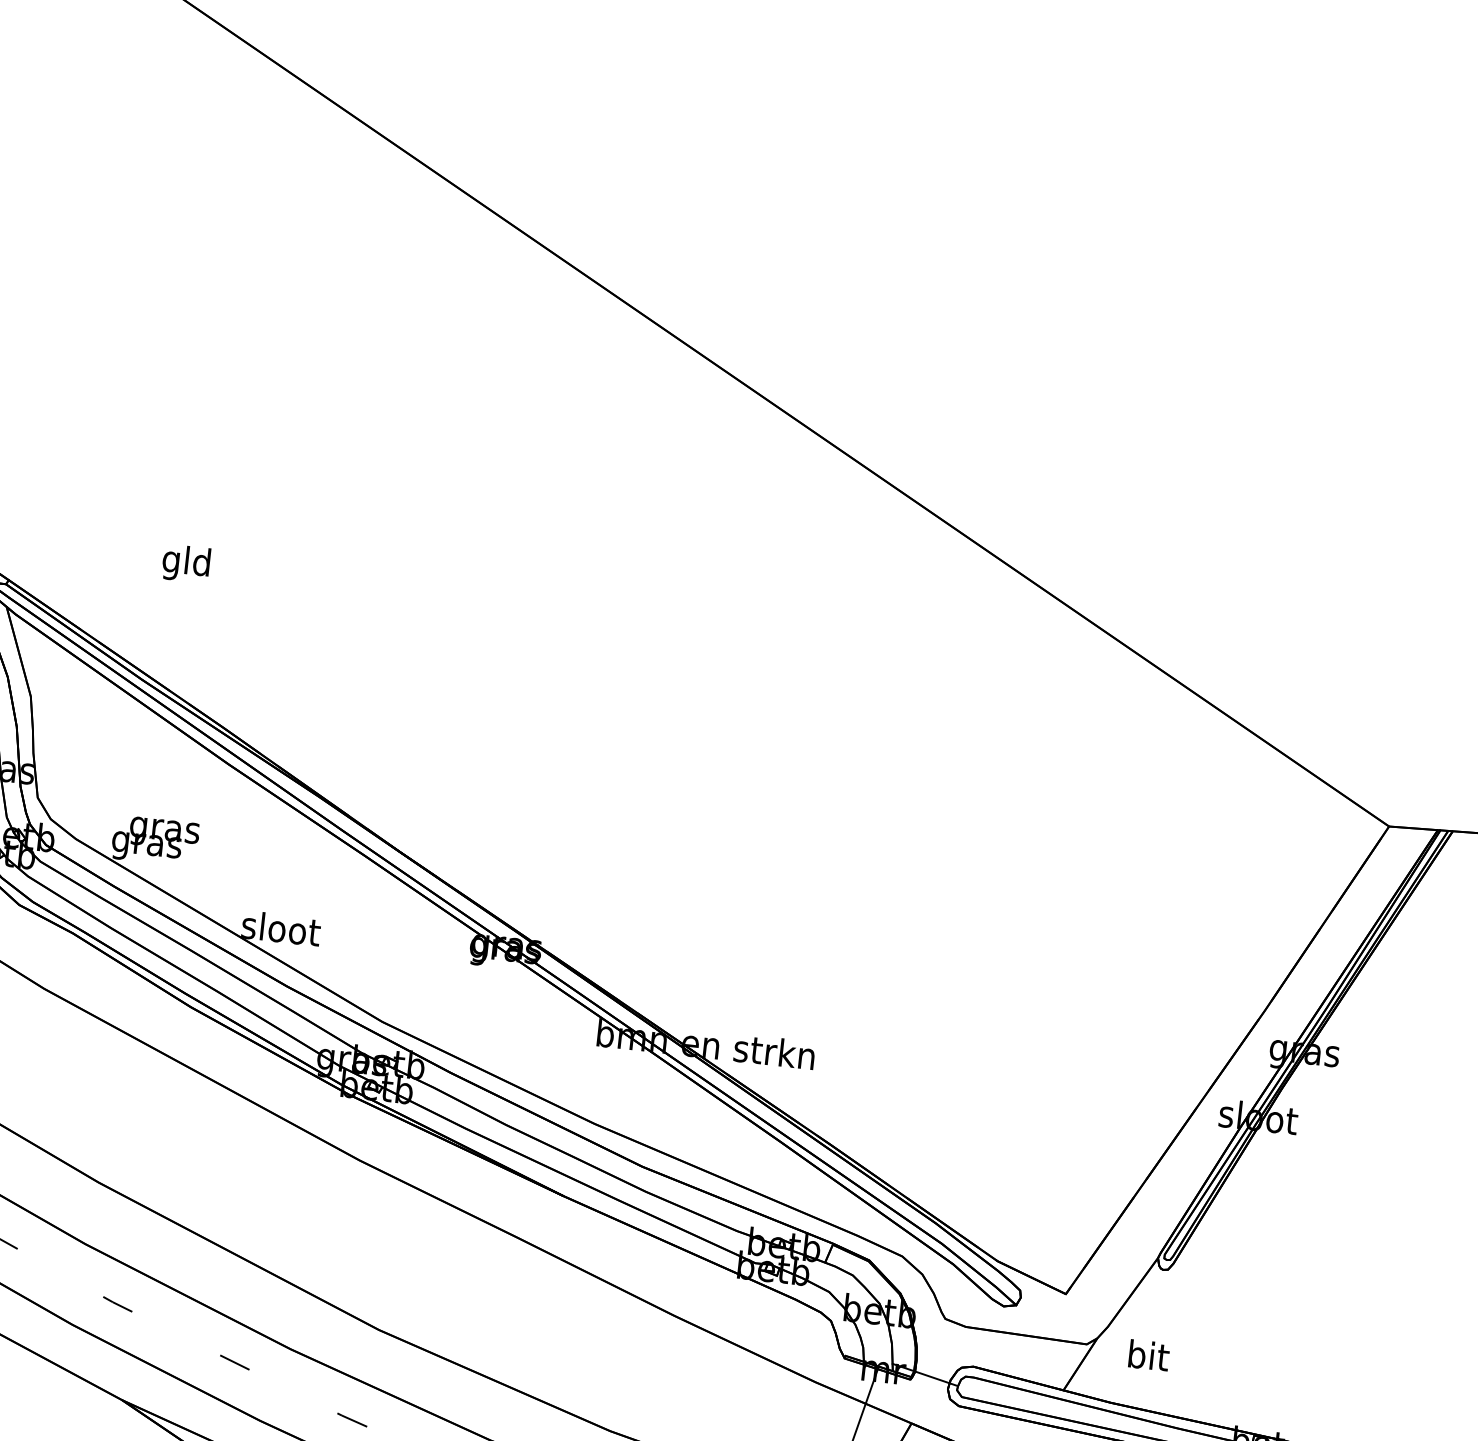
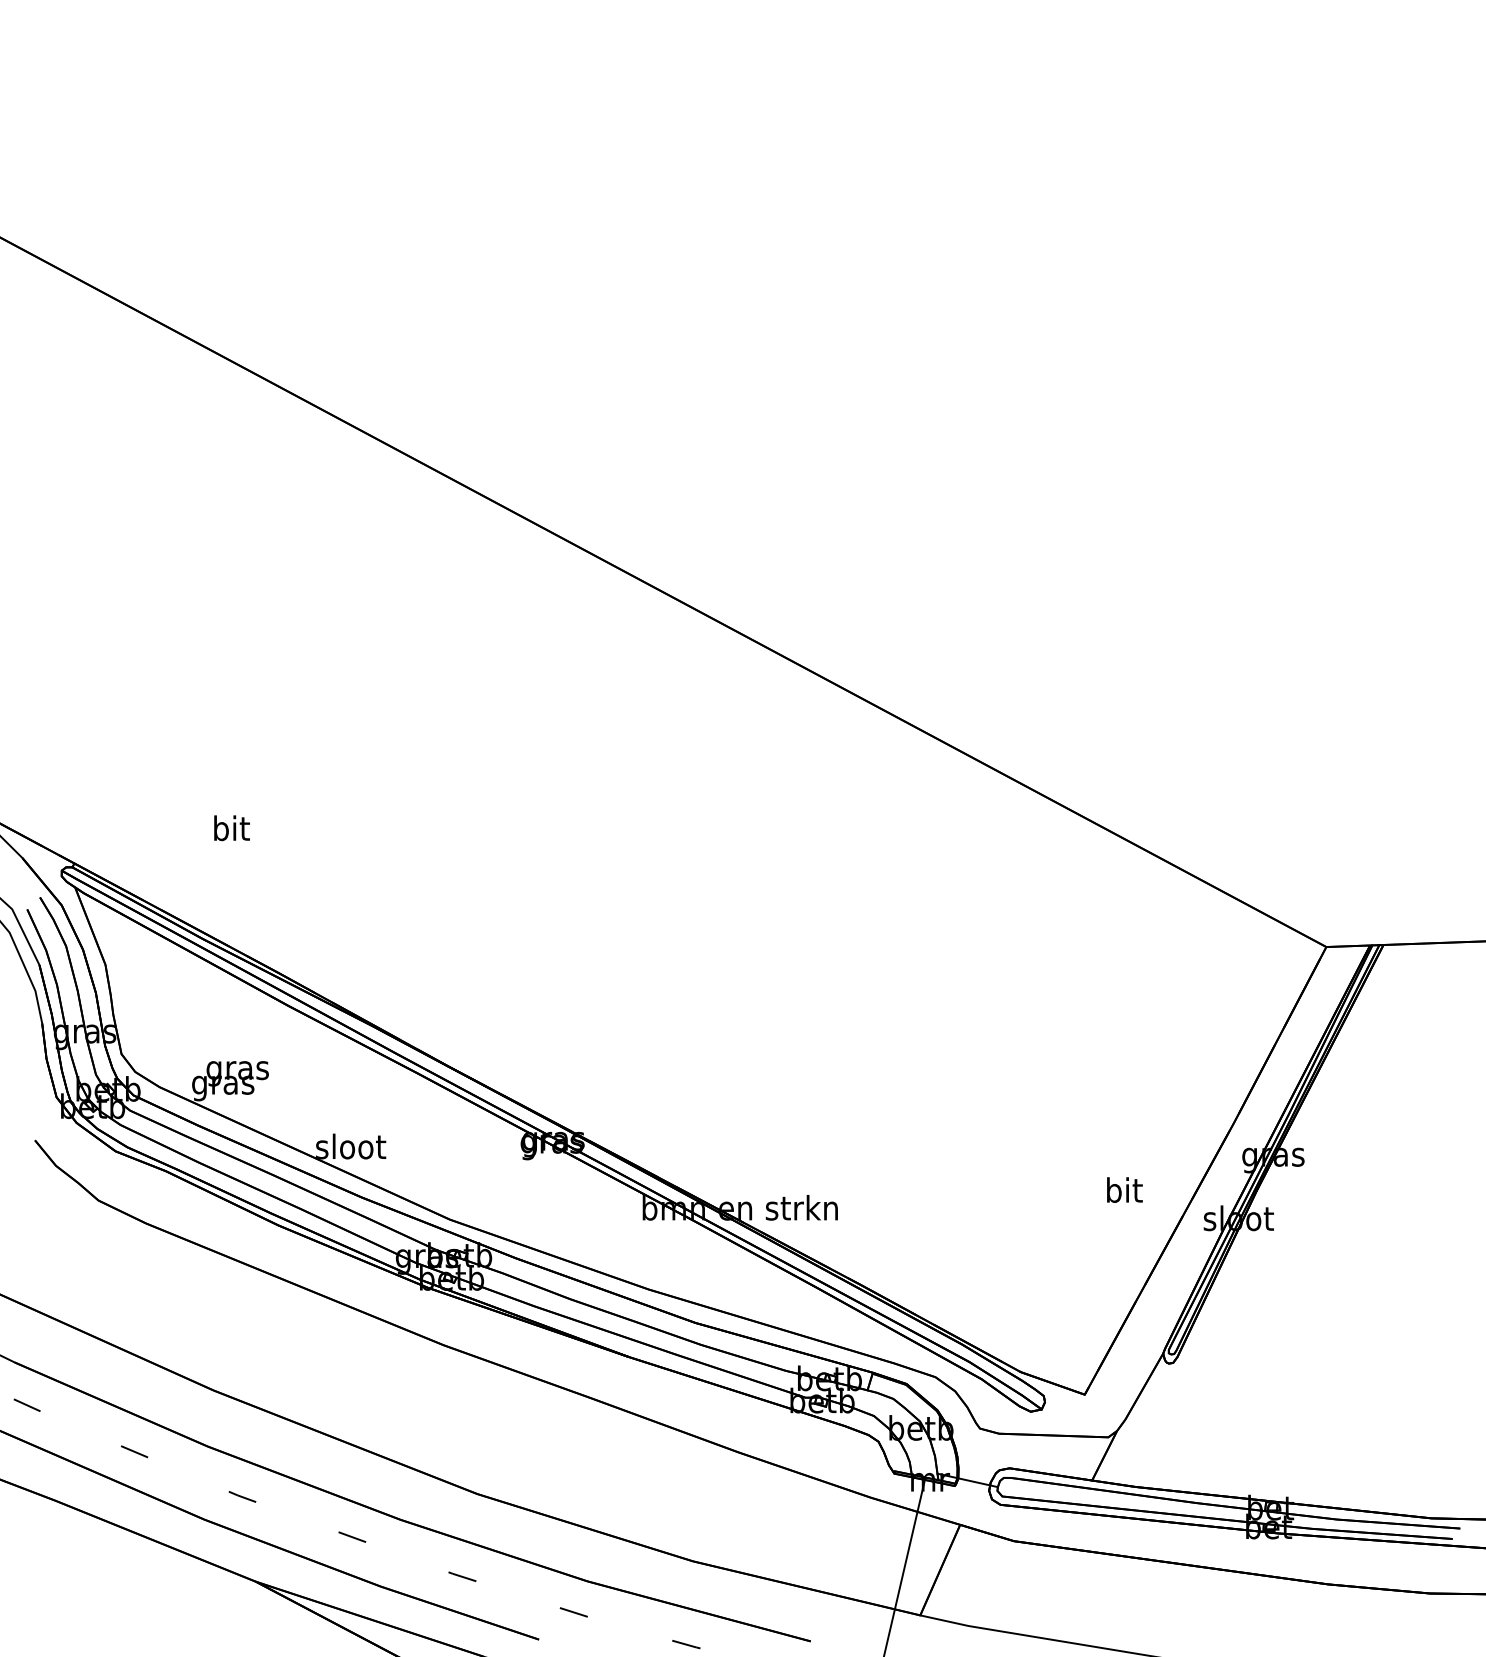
text: (186, 563) -> (230, 831), gld -> bit
text: (1148, 1354) -> (1124, 1189), moved

